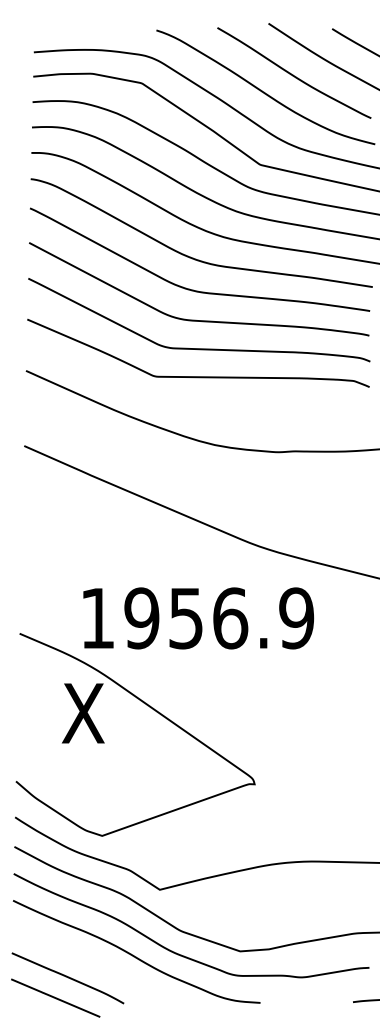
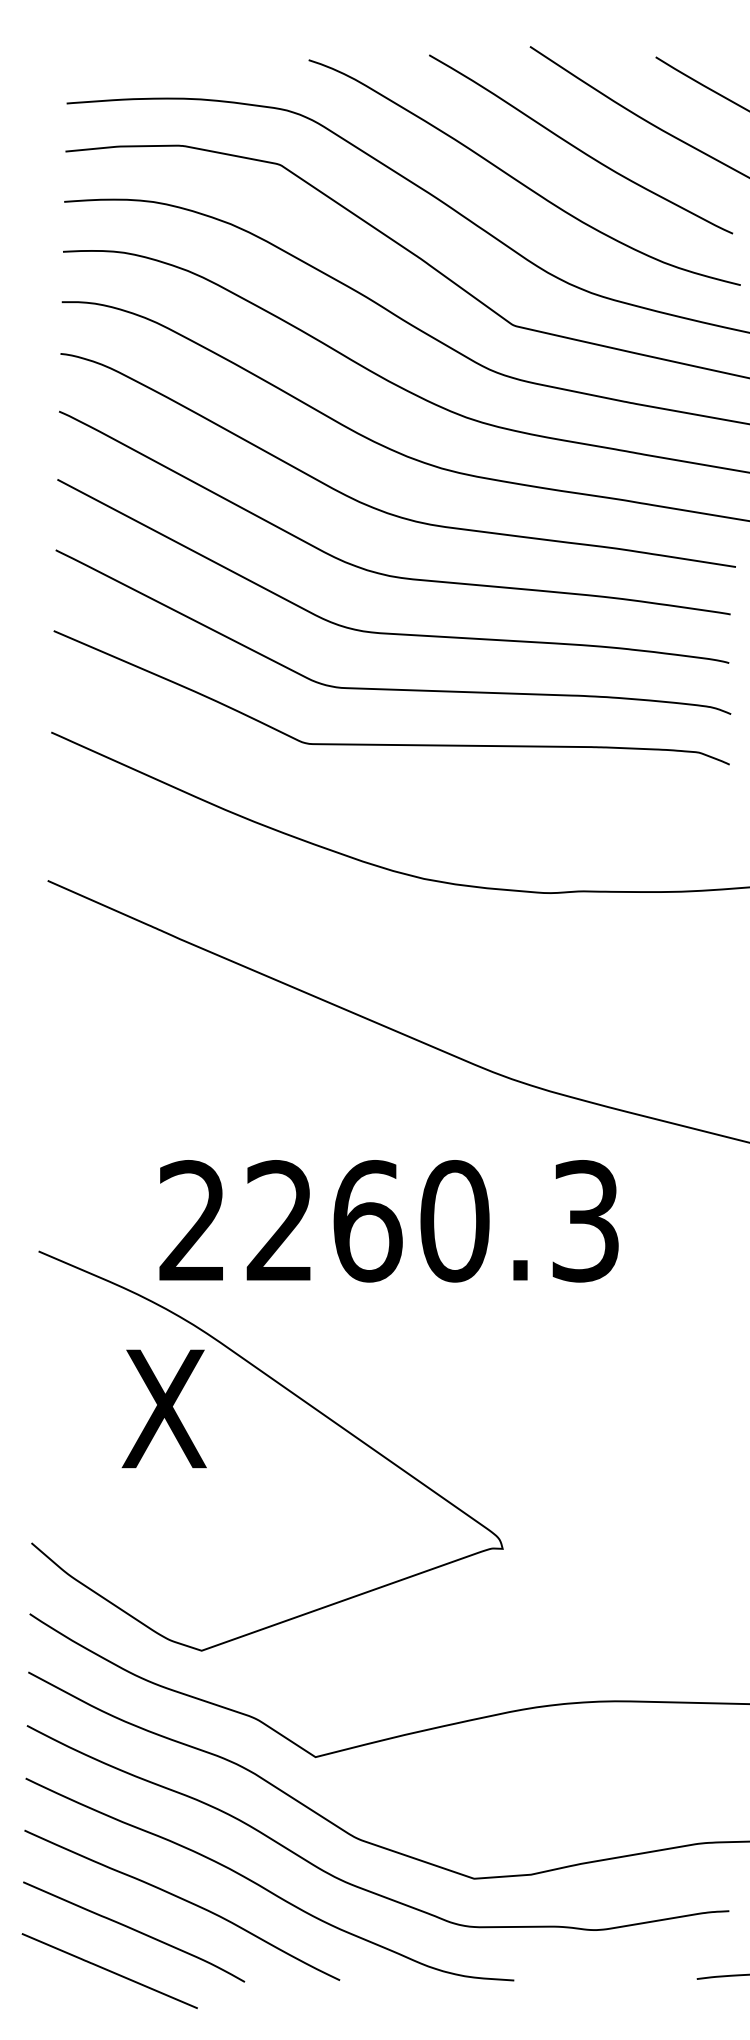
text: (197, 618) -> (389, 1221), 1956.9 -> 2260.3
curve: (93, 963) -> (184, 1902), added

